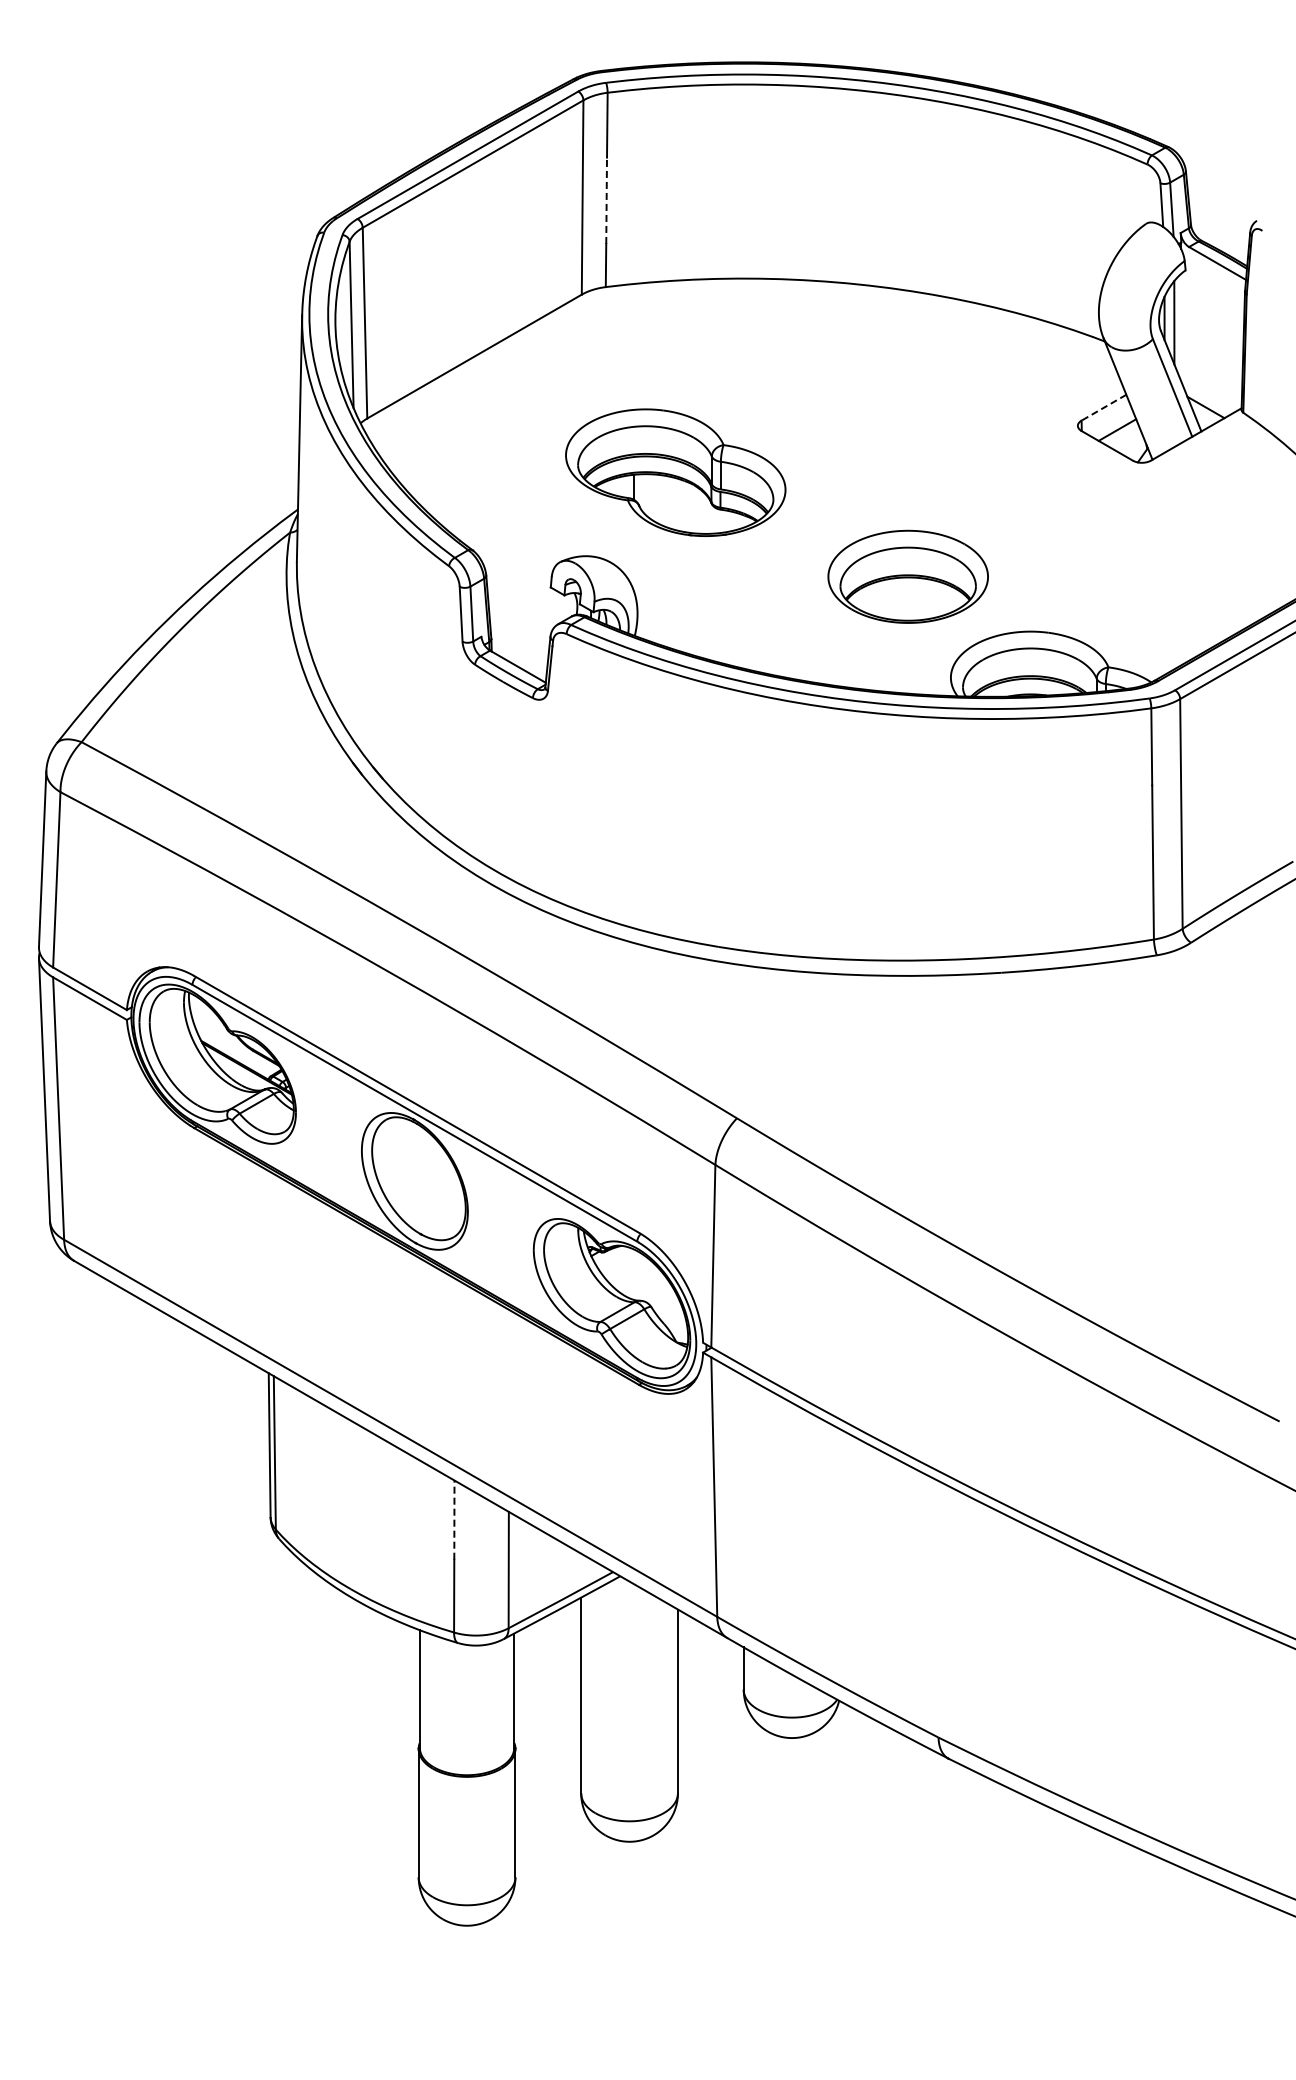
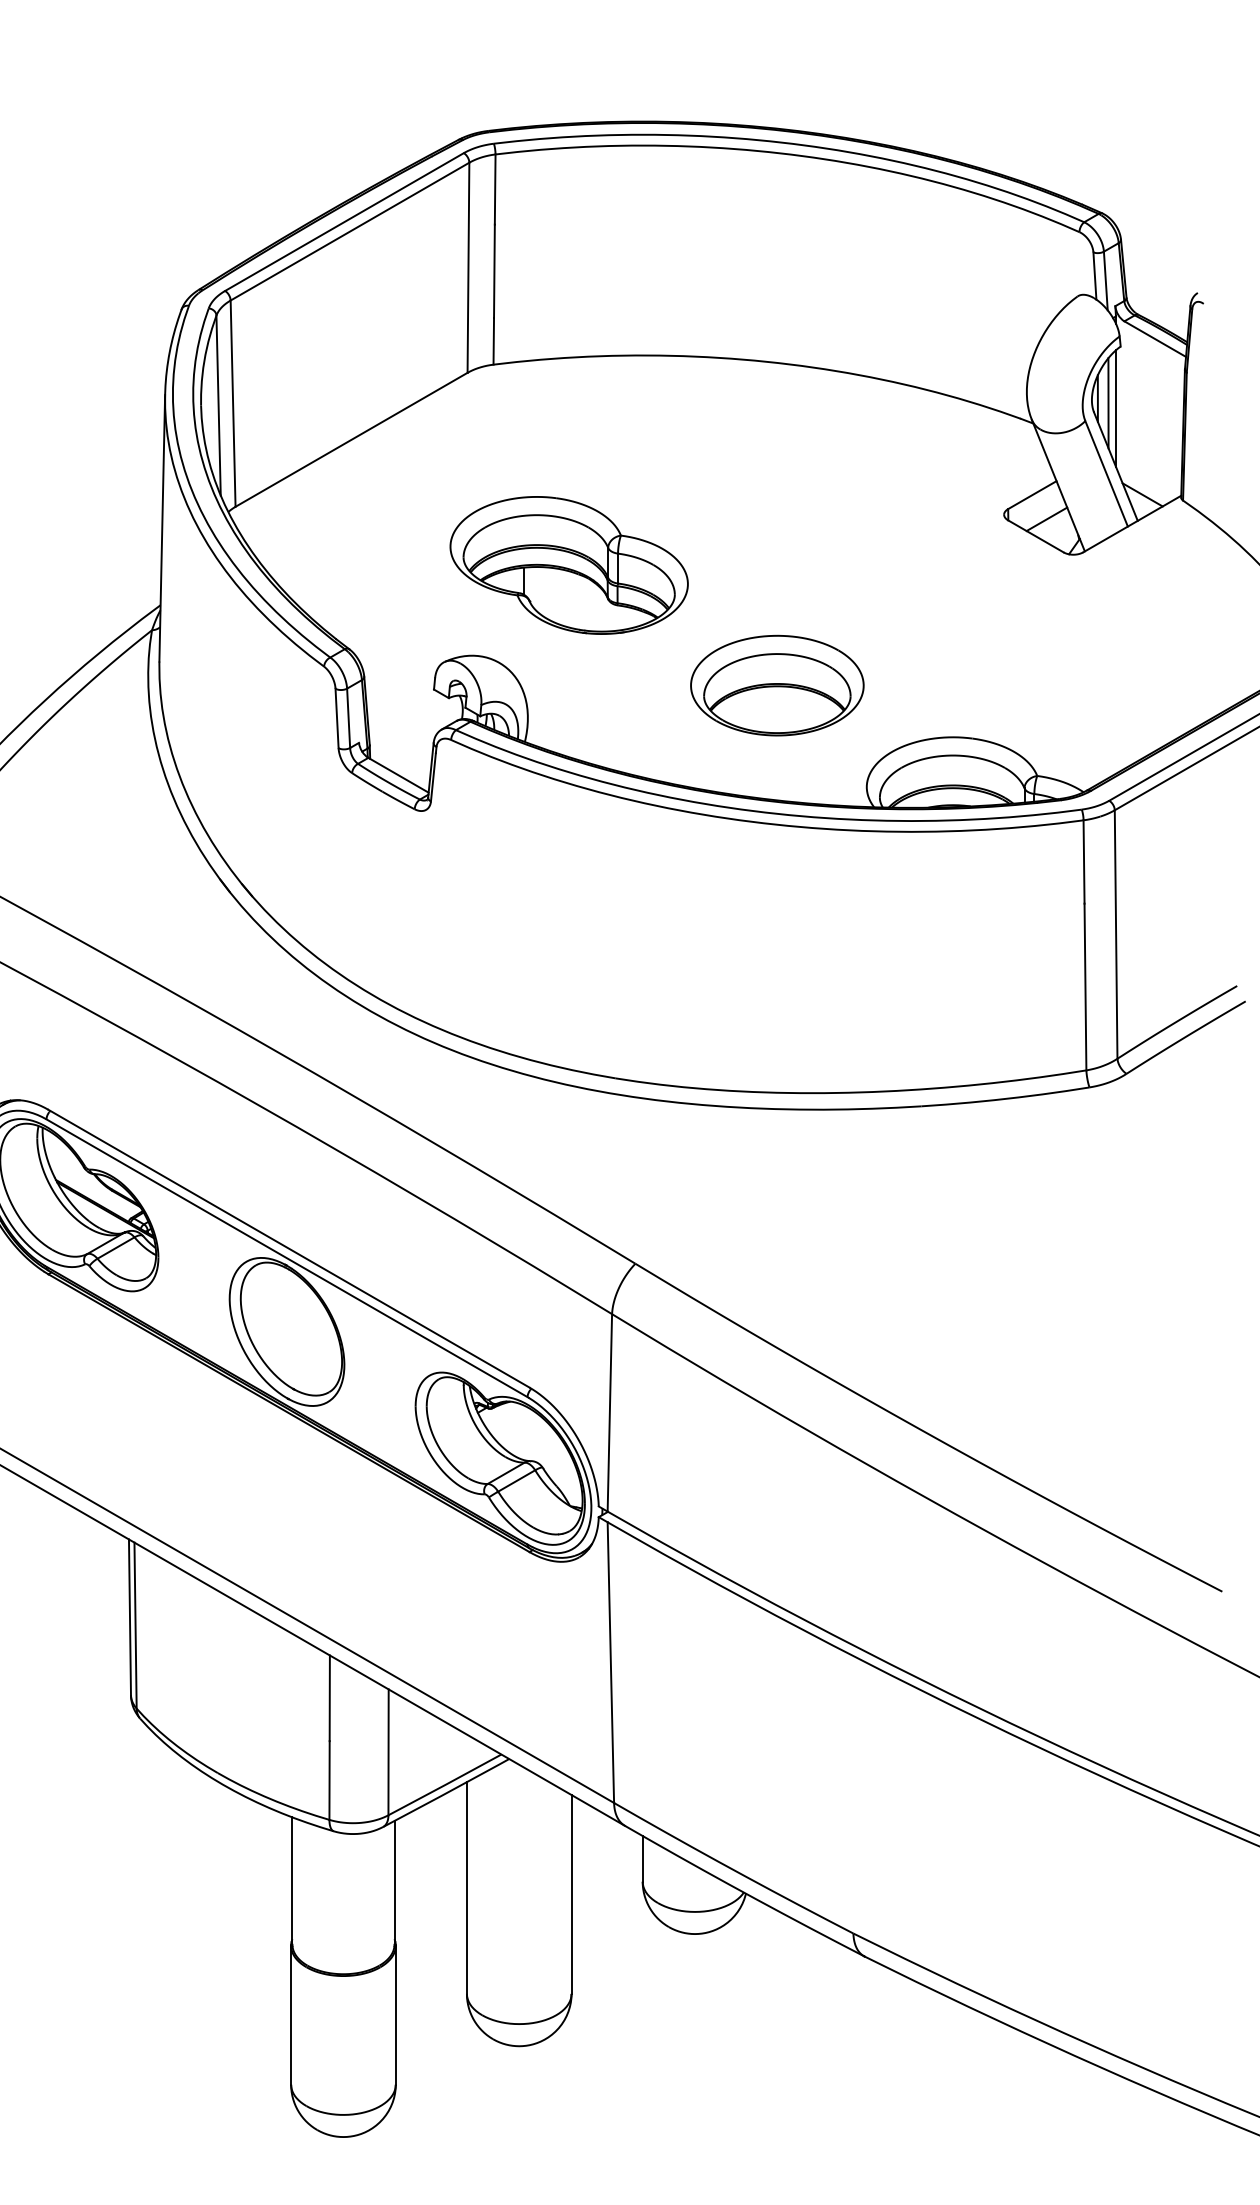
line: (606, 200) -> (494, 271), dashed -> solid
line: (1181, 327) -> (1116, 408), added
line: (1103, 407) -> (1031, 494), dashed -> solid
part: (907, 576) -> (776, 685), moved
line: (454, 1520) -> (329, 1698), dashed -> solid

